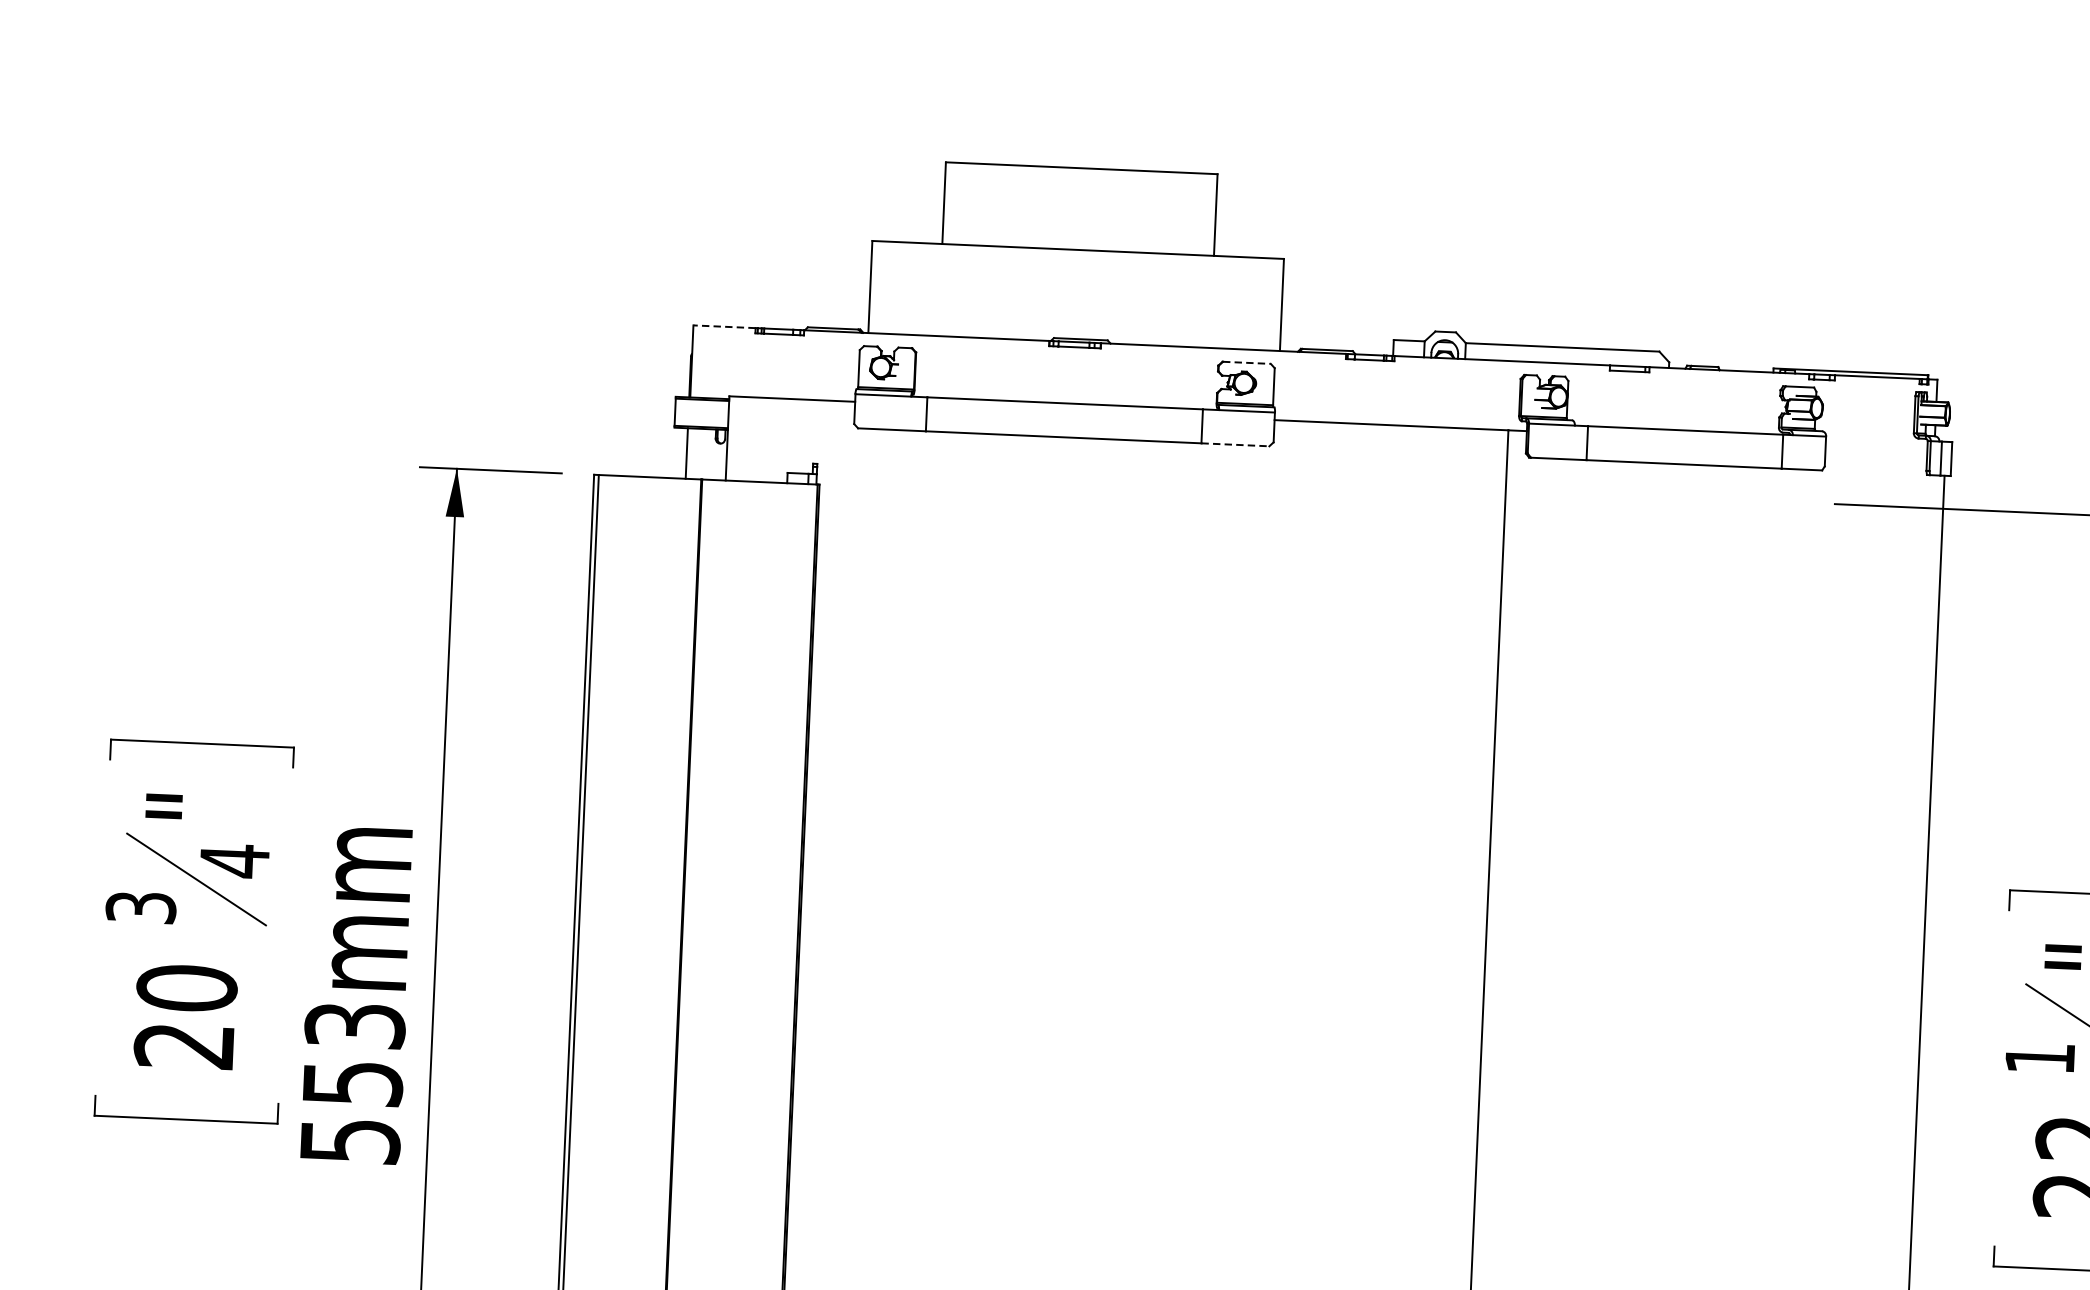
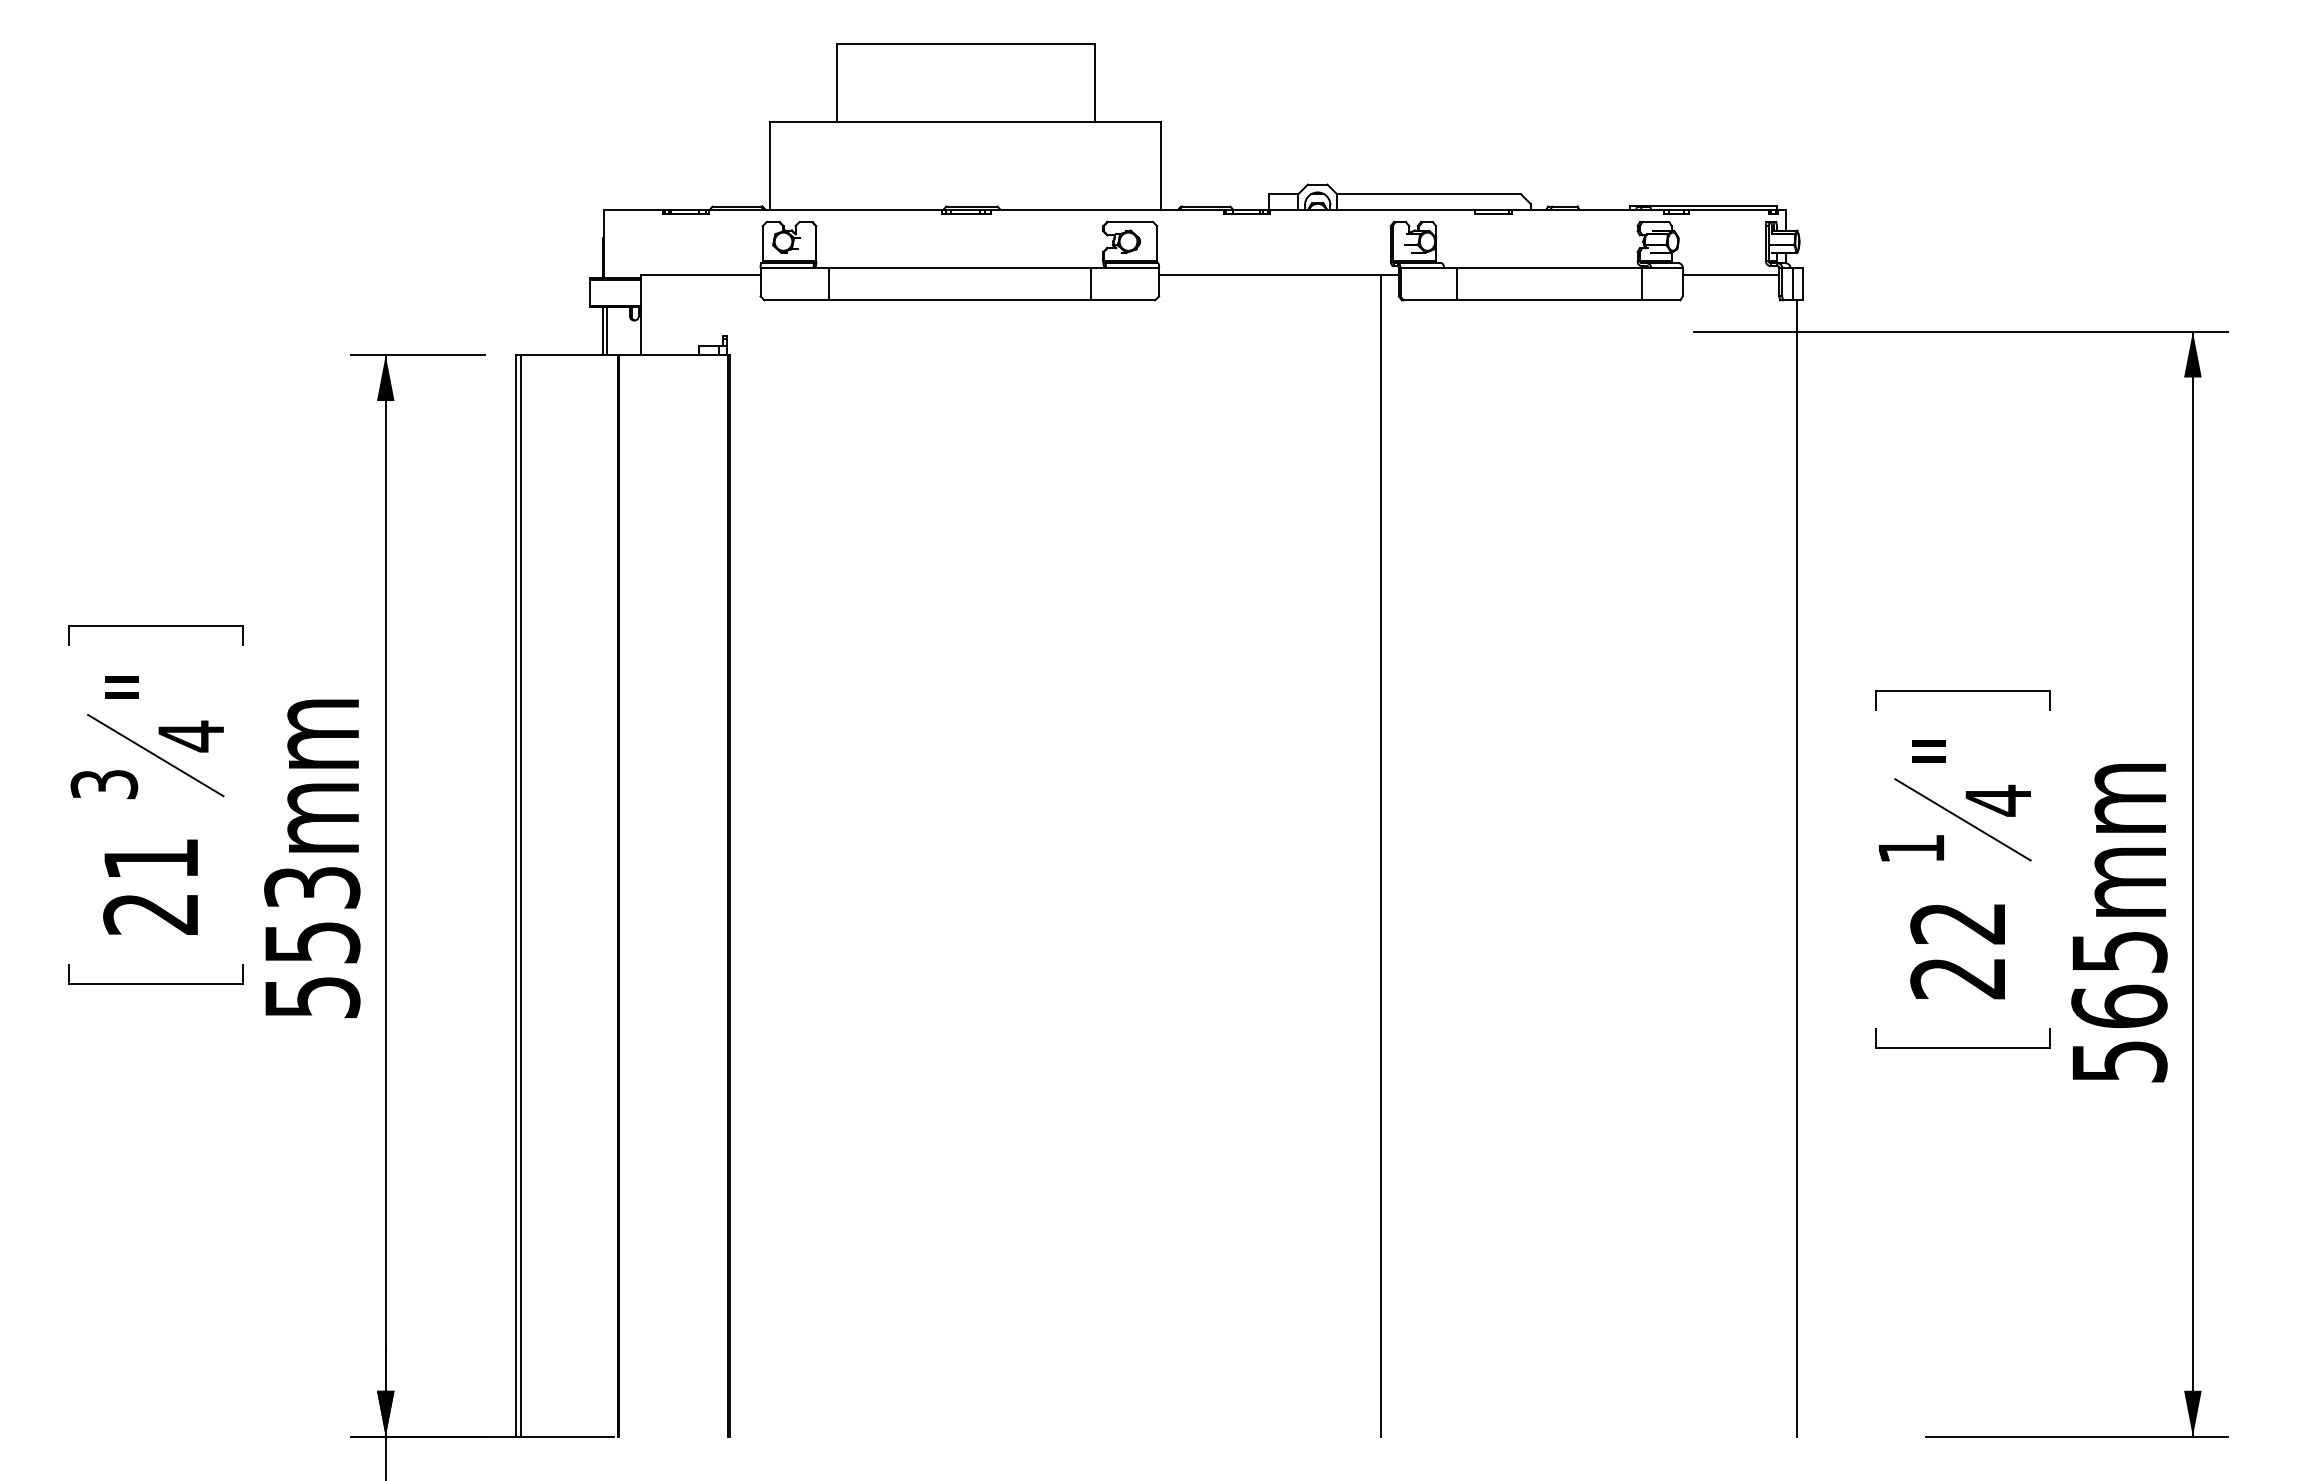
line: (724, 326) -> (633, 209), dashed -> solid
line: (1246, 363) -> (1130, 222), dashed -> solid
line: (1235, 445) -> (1123, 300), dashed -> solid
line: (1875, 446) -> (1730, 275), added
line: (690, 453) -> (606, 331), added
text: (187, 987) -> (151, 858), 20 -> 21

